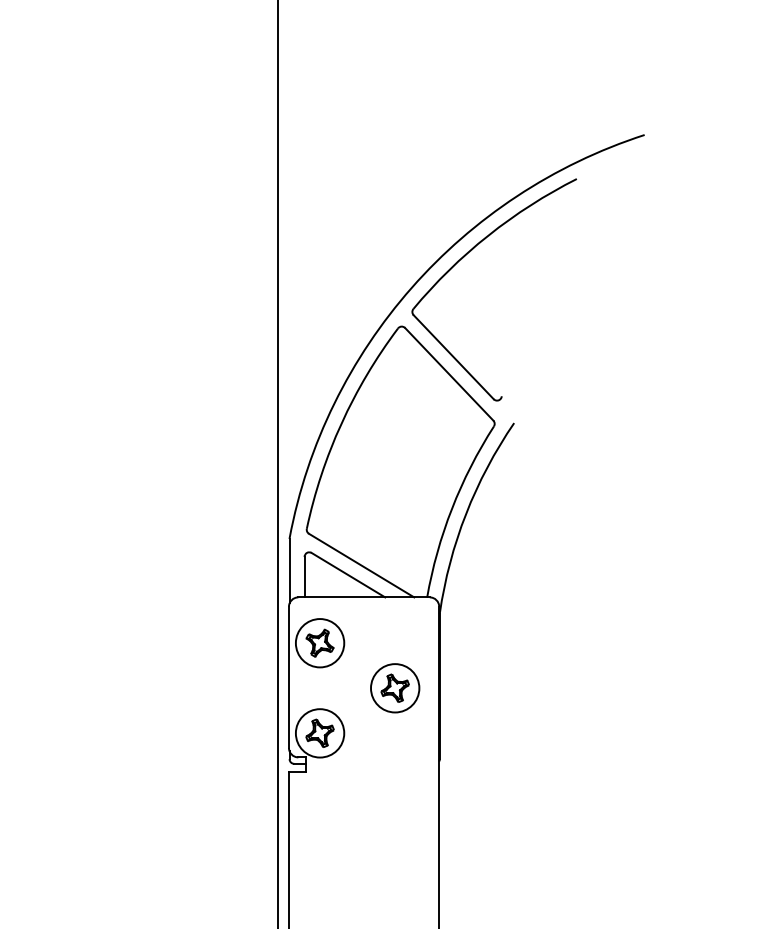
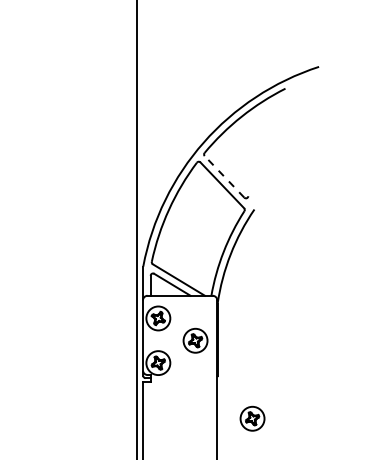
line: (453, 356) -> (224, 176), solid -> dashed
part: (510, 845) -> (252, 418), added

